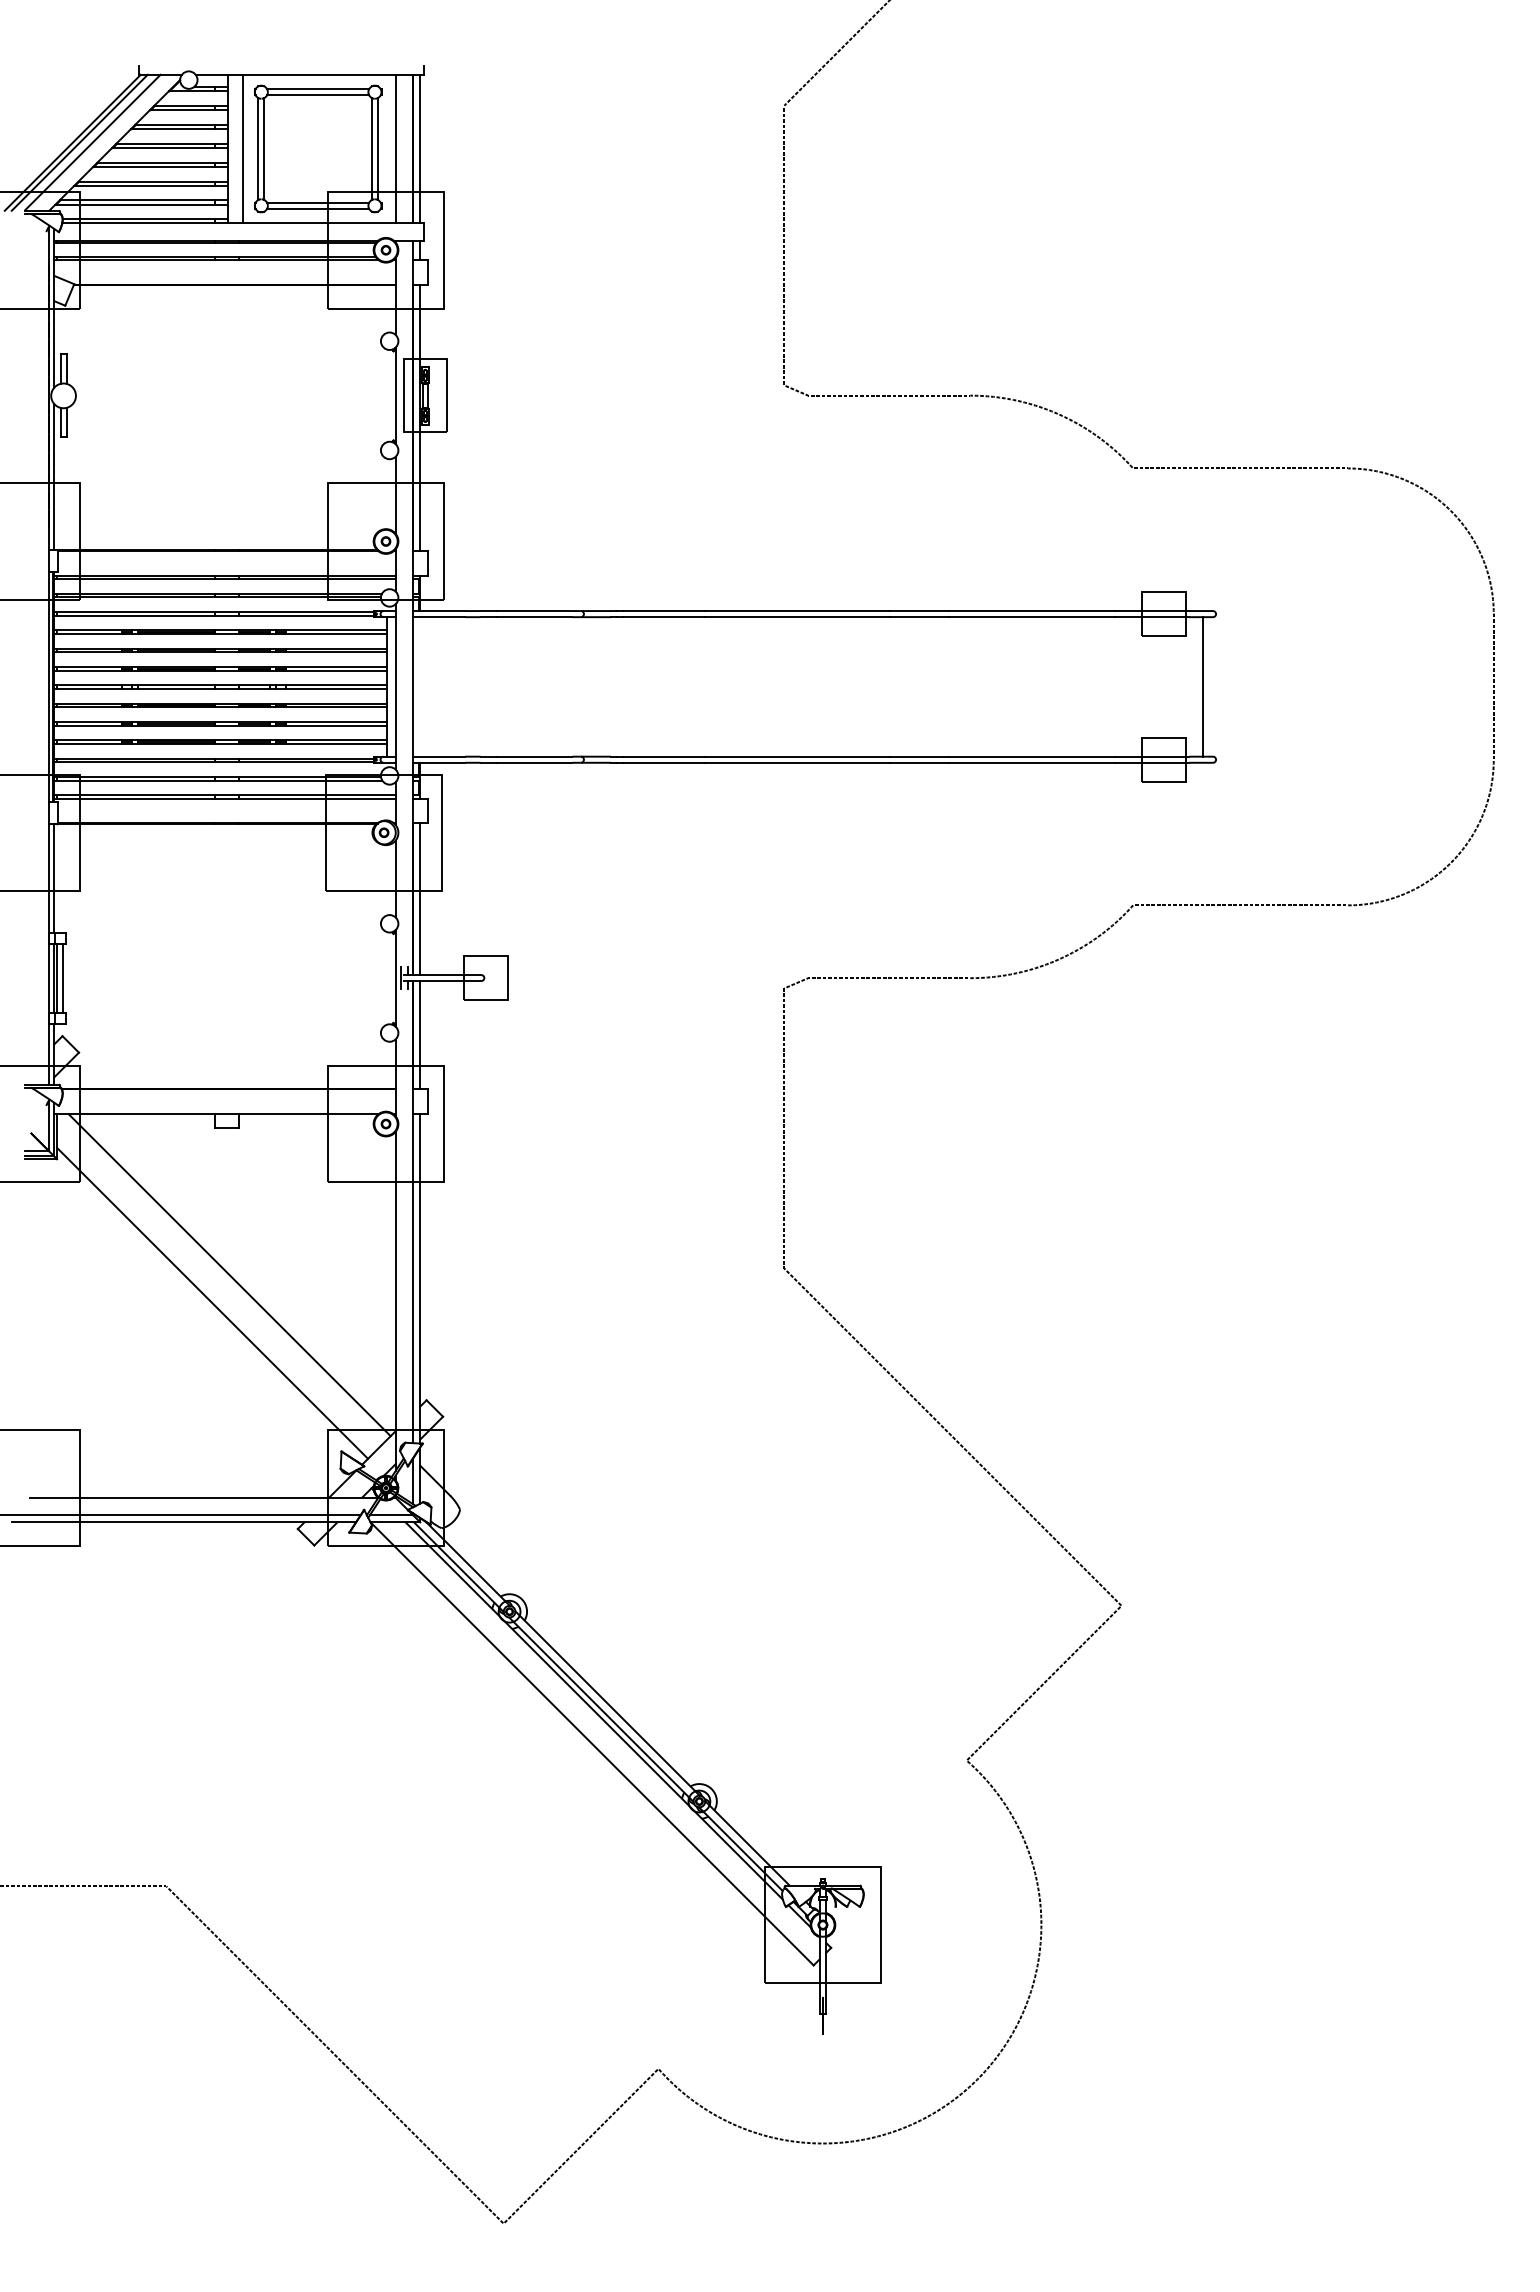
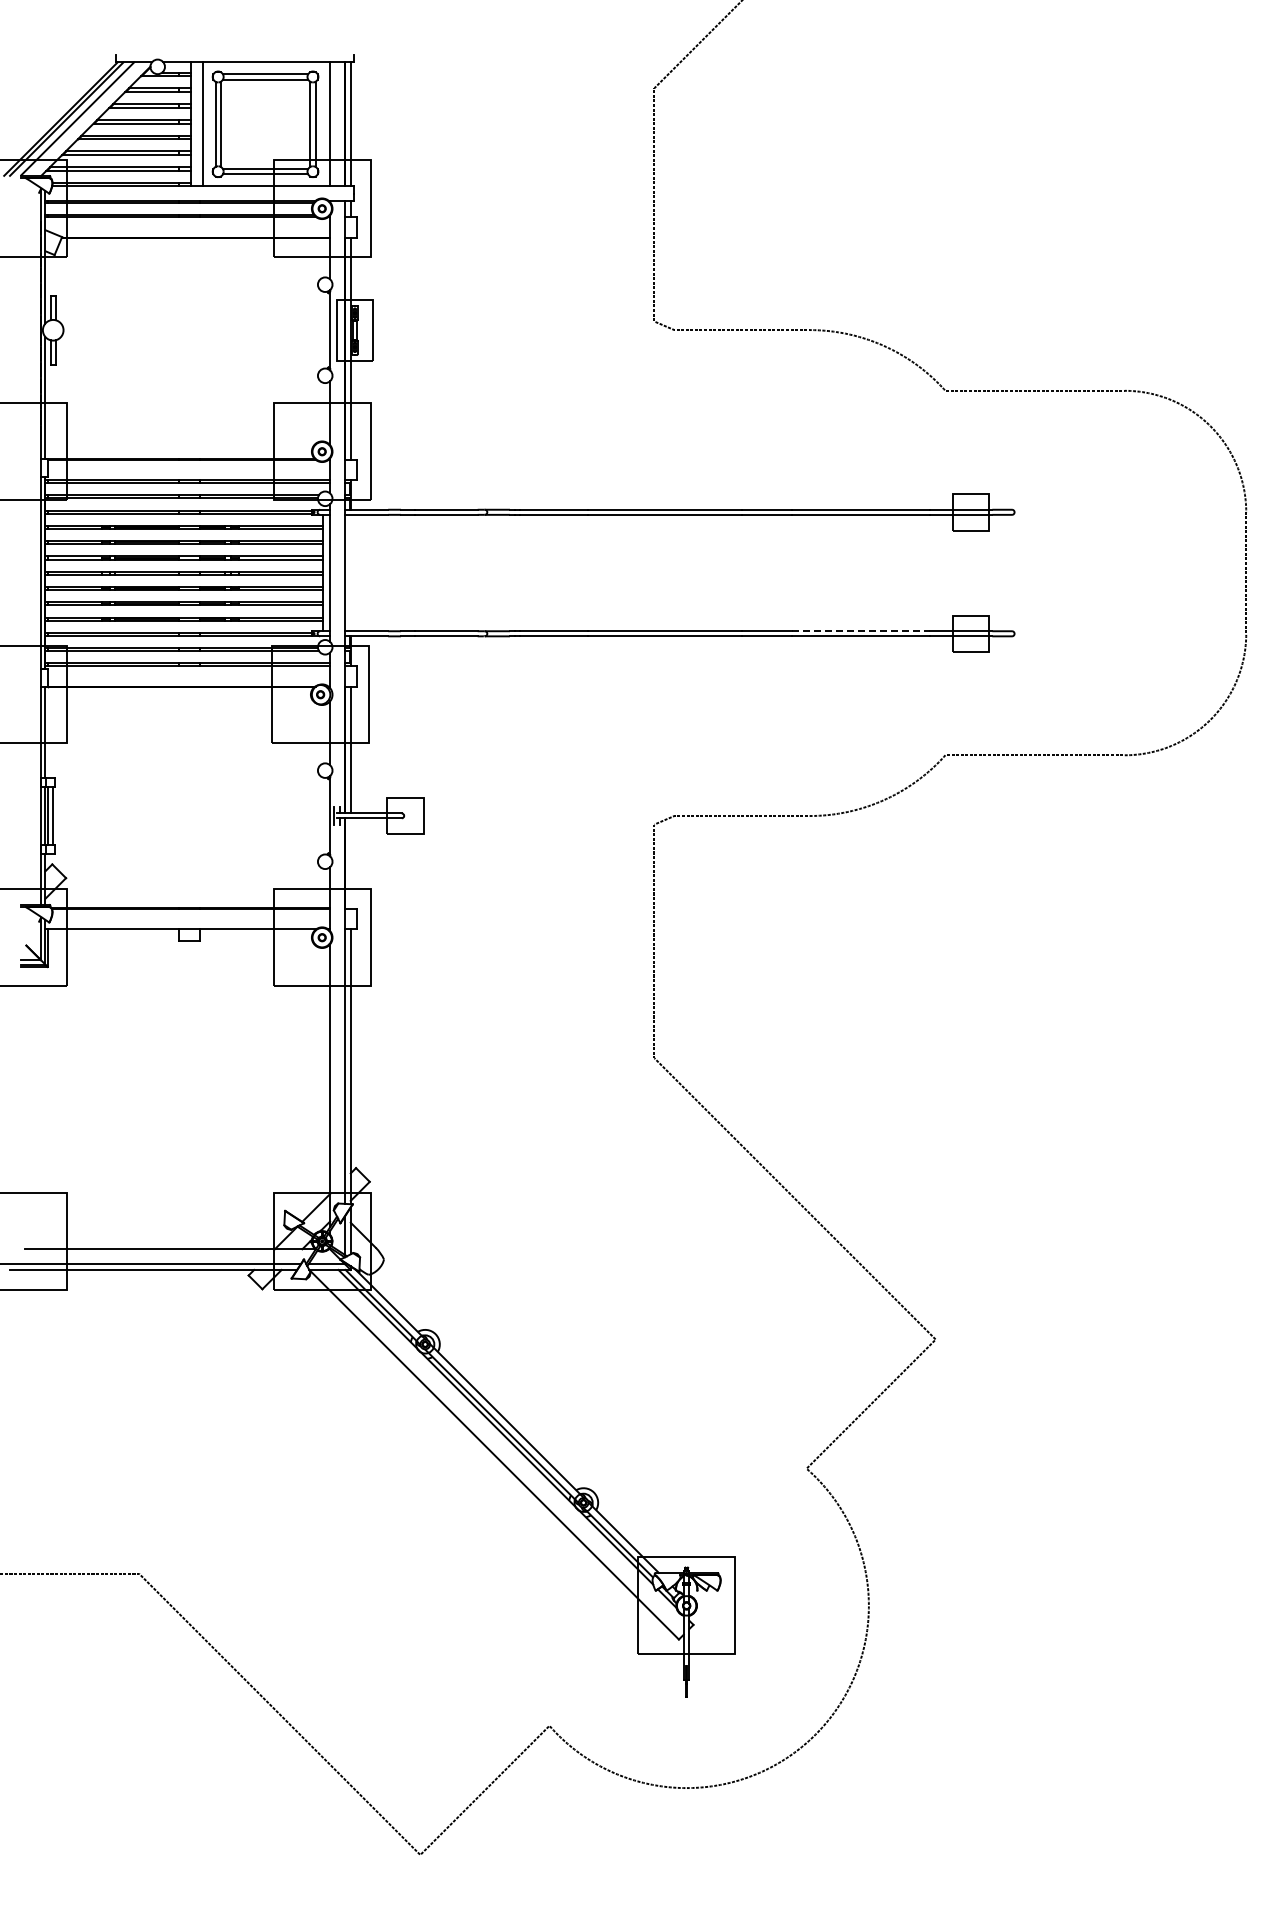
line: (1202, 686) -> (1003, 572), removed
line: (1032, 756) -> (861, 631), solid -> dashed
line: (419, 1035) -> (350, 863), removed
line: (229, 1274) -> (191, 1063), removed
line: (212, 1302) -> (177, 1086), removed

